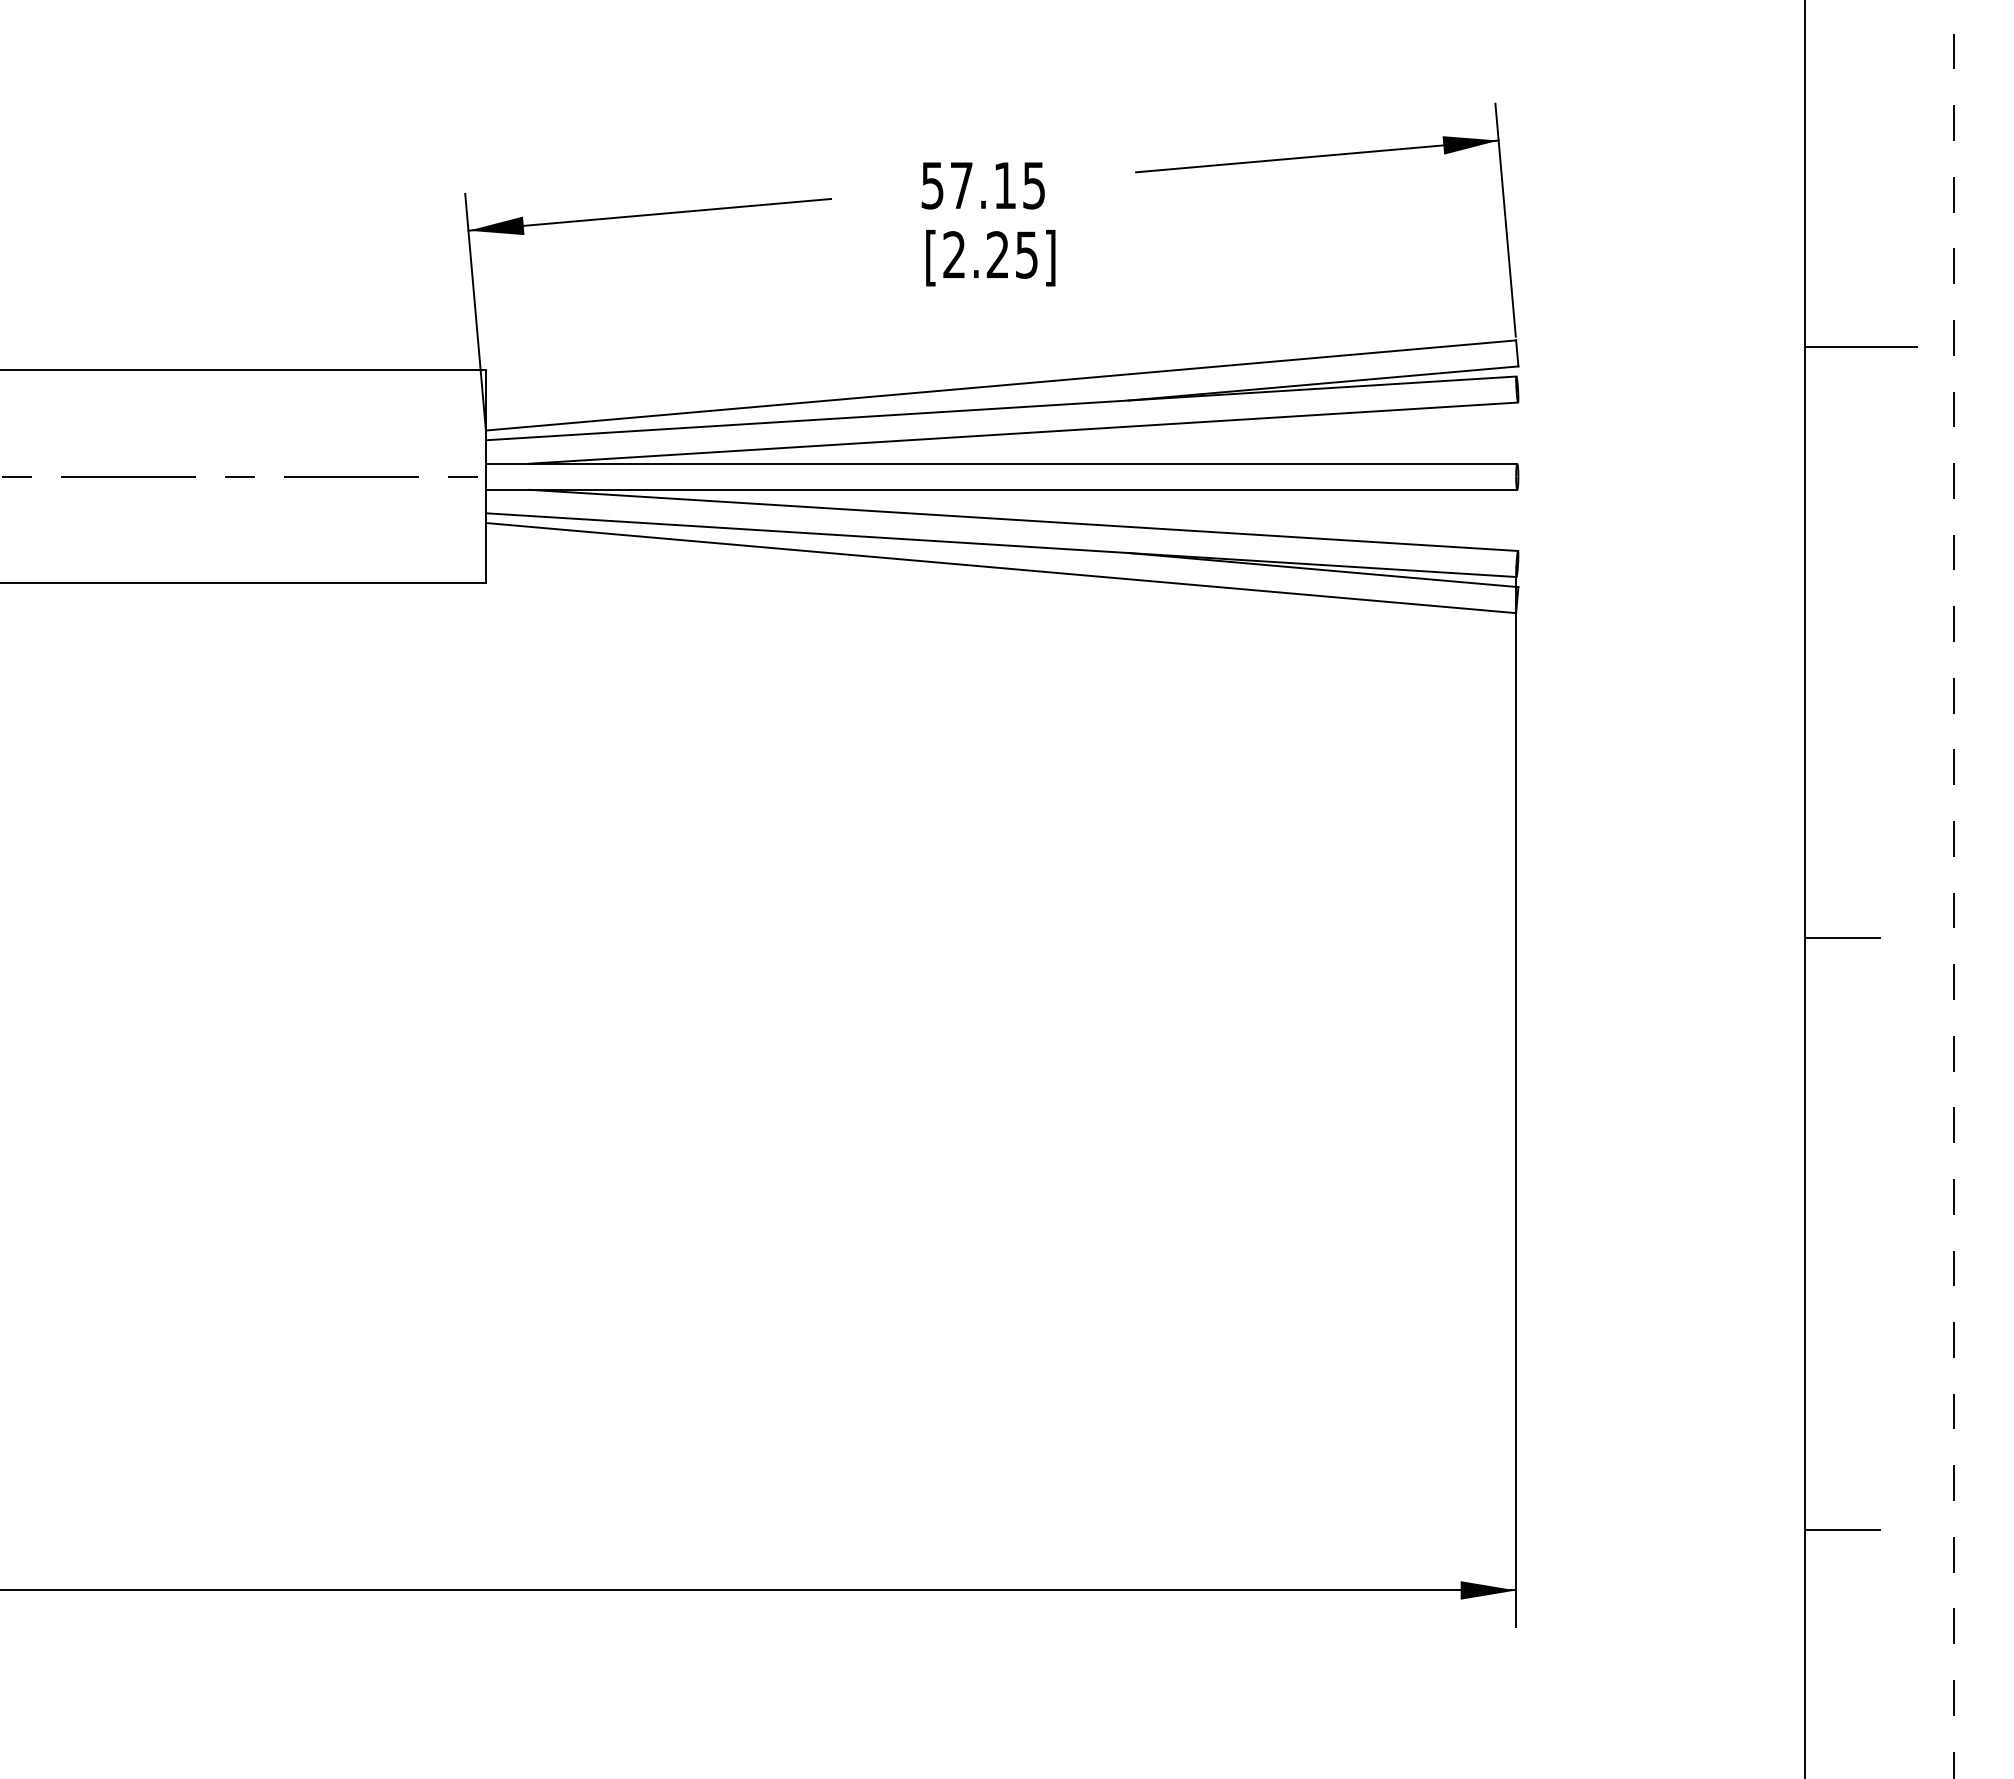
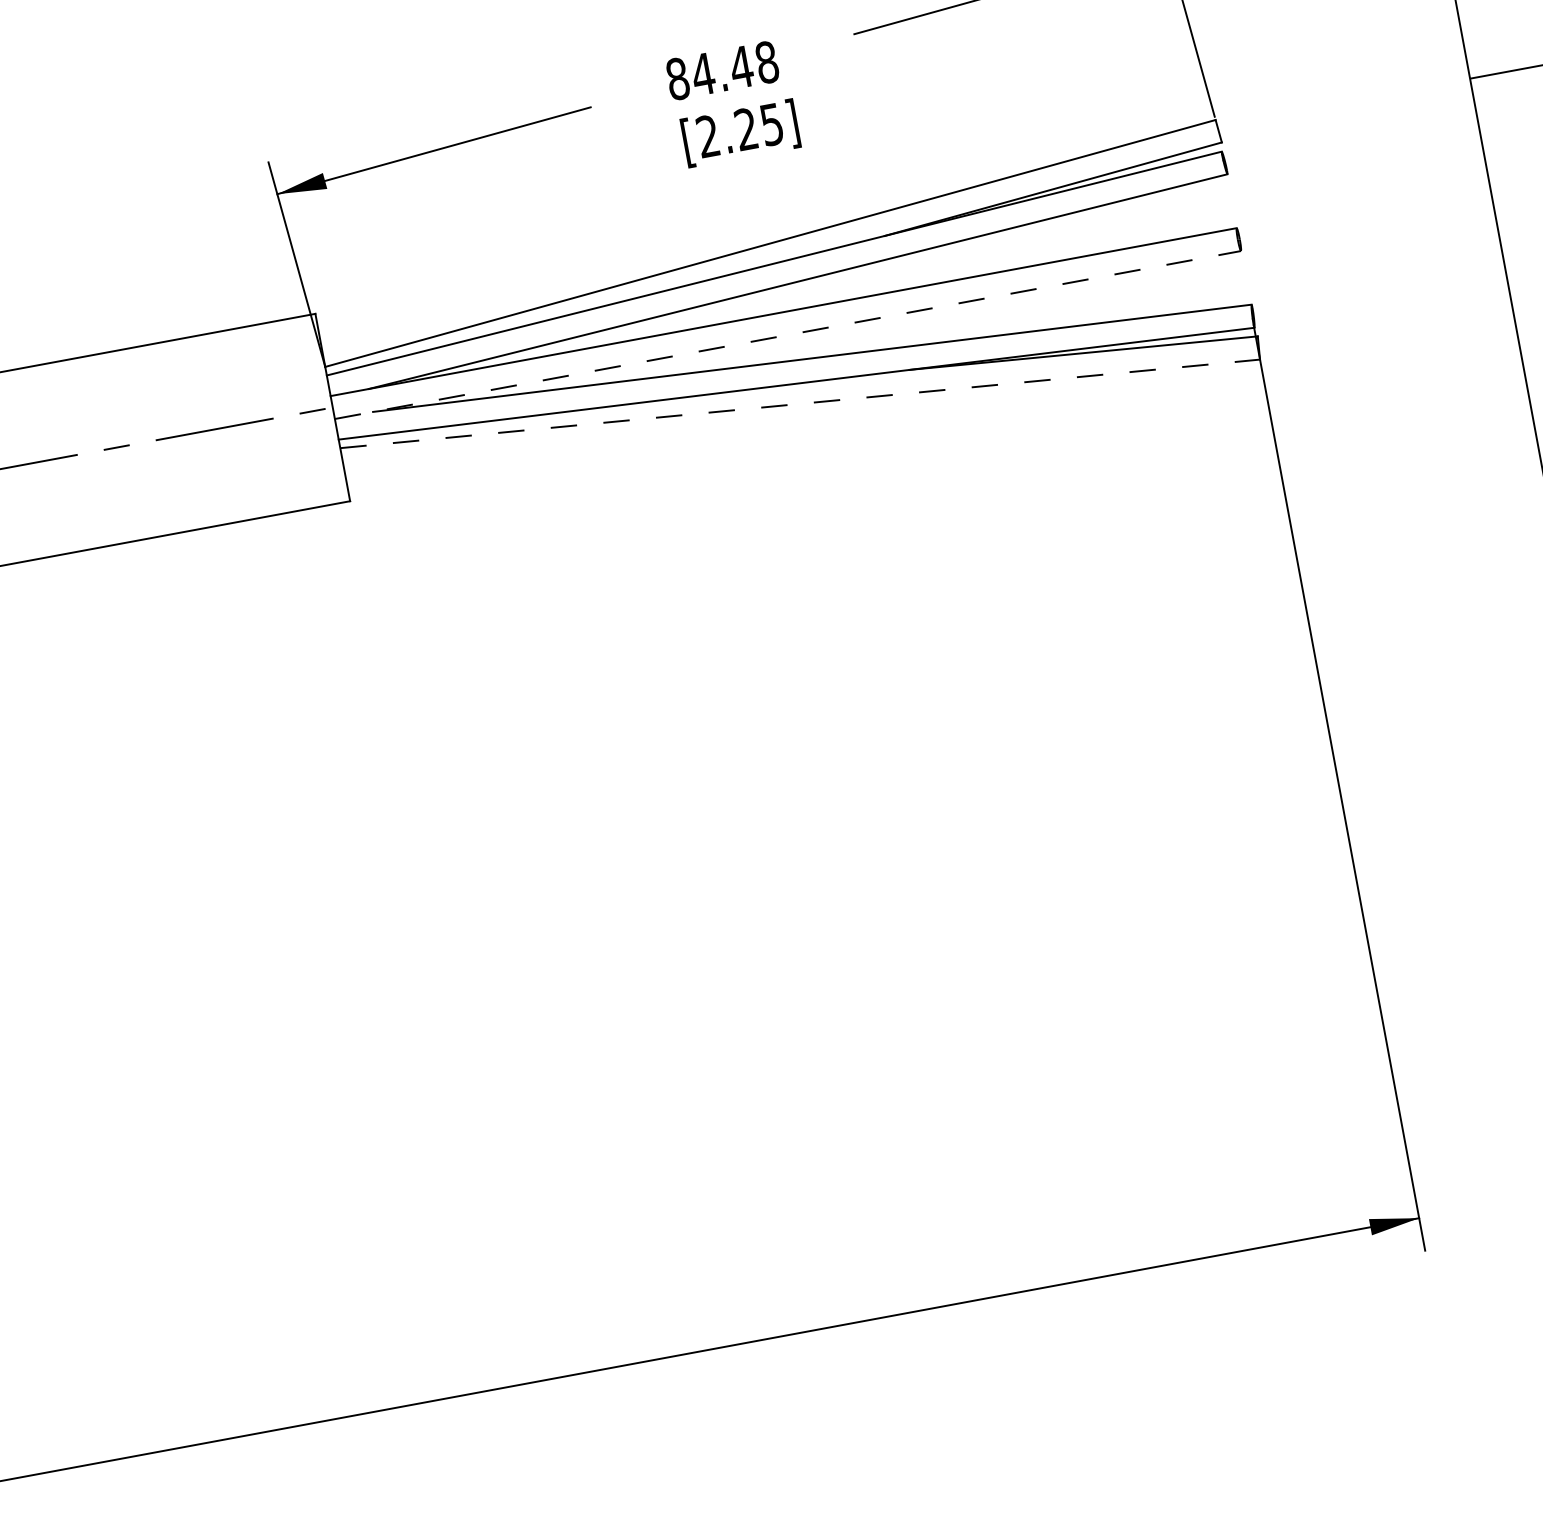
text: (983, 185) -> (722, 70), 57.15 -> 84.48
line: (1001, 489) -> (787, 334), solid -> dashed
line: (1001, 568) -> (800, 404), solid -> dashed

